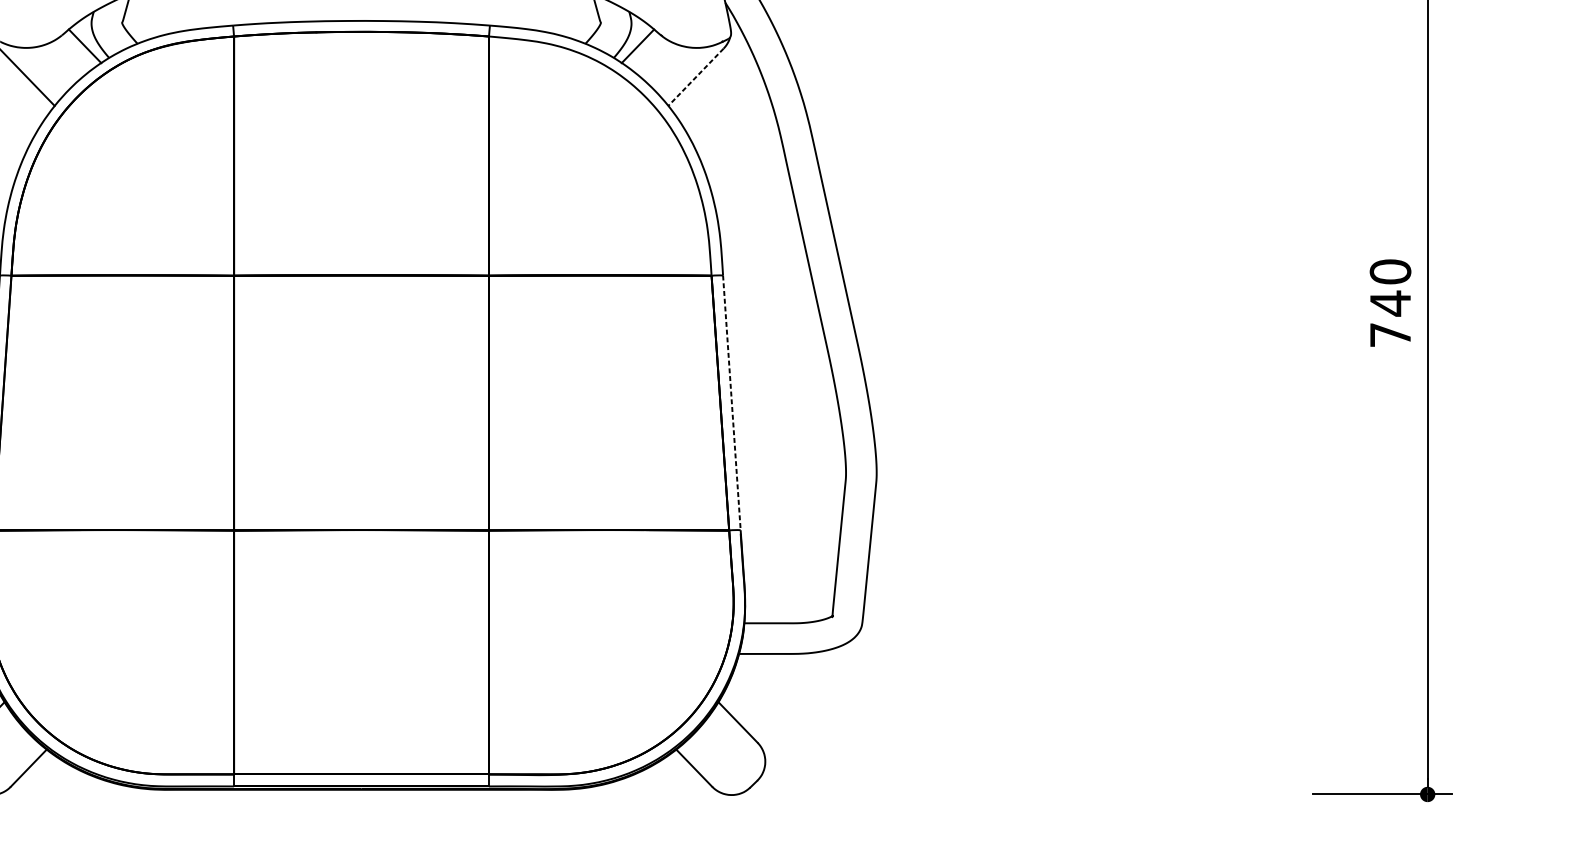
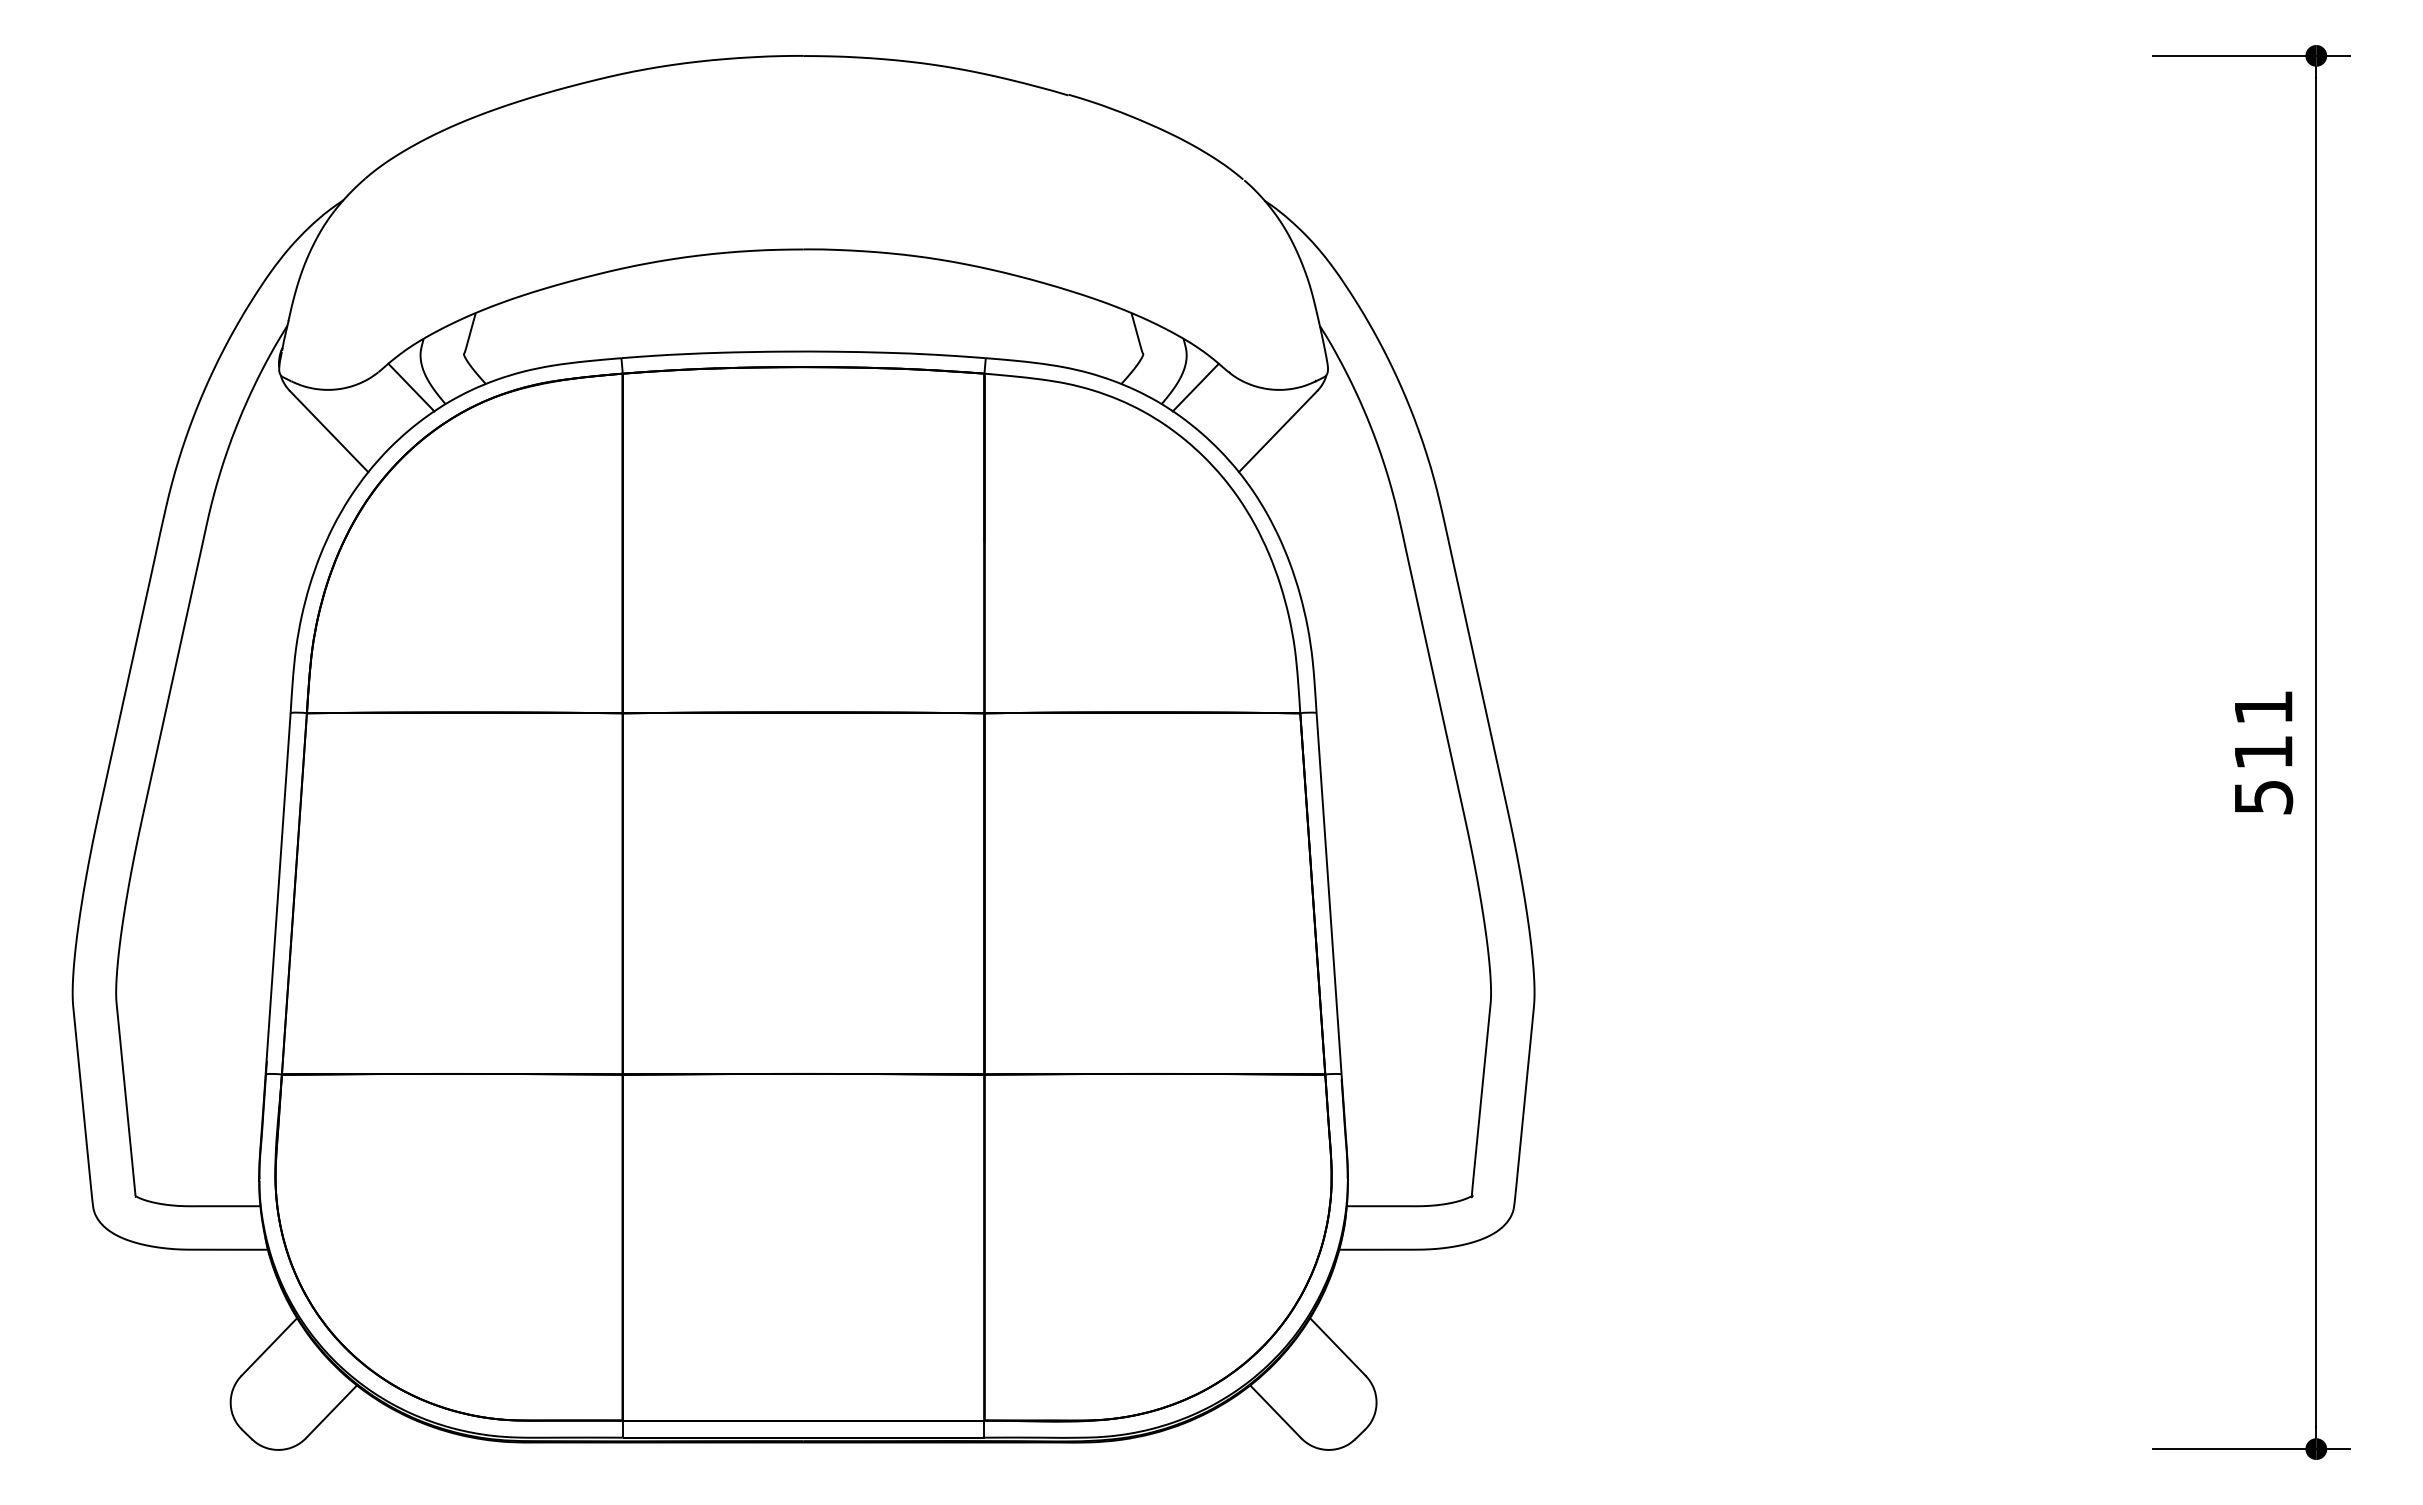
line: (695, 77) -> (1277, 431), dashed -> solid
text: (1390, 302) -> (2263, 751), 740 -> 511
line: (731, 402) -> (1328, 892), dashed -> solid

